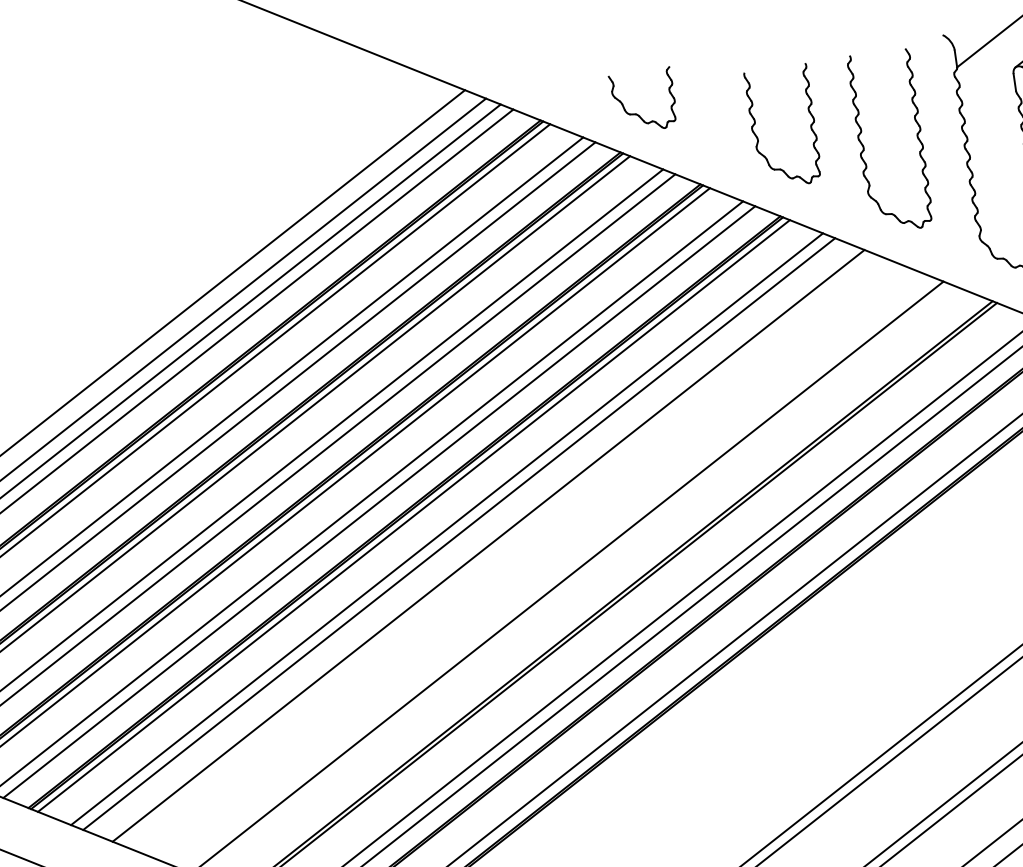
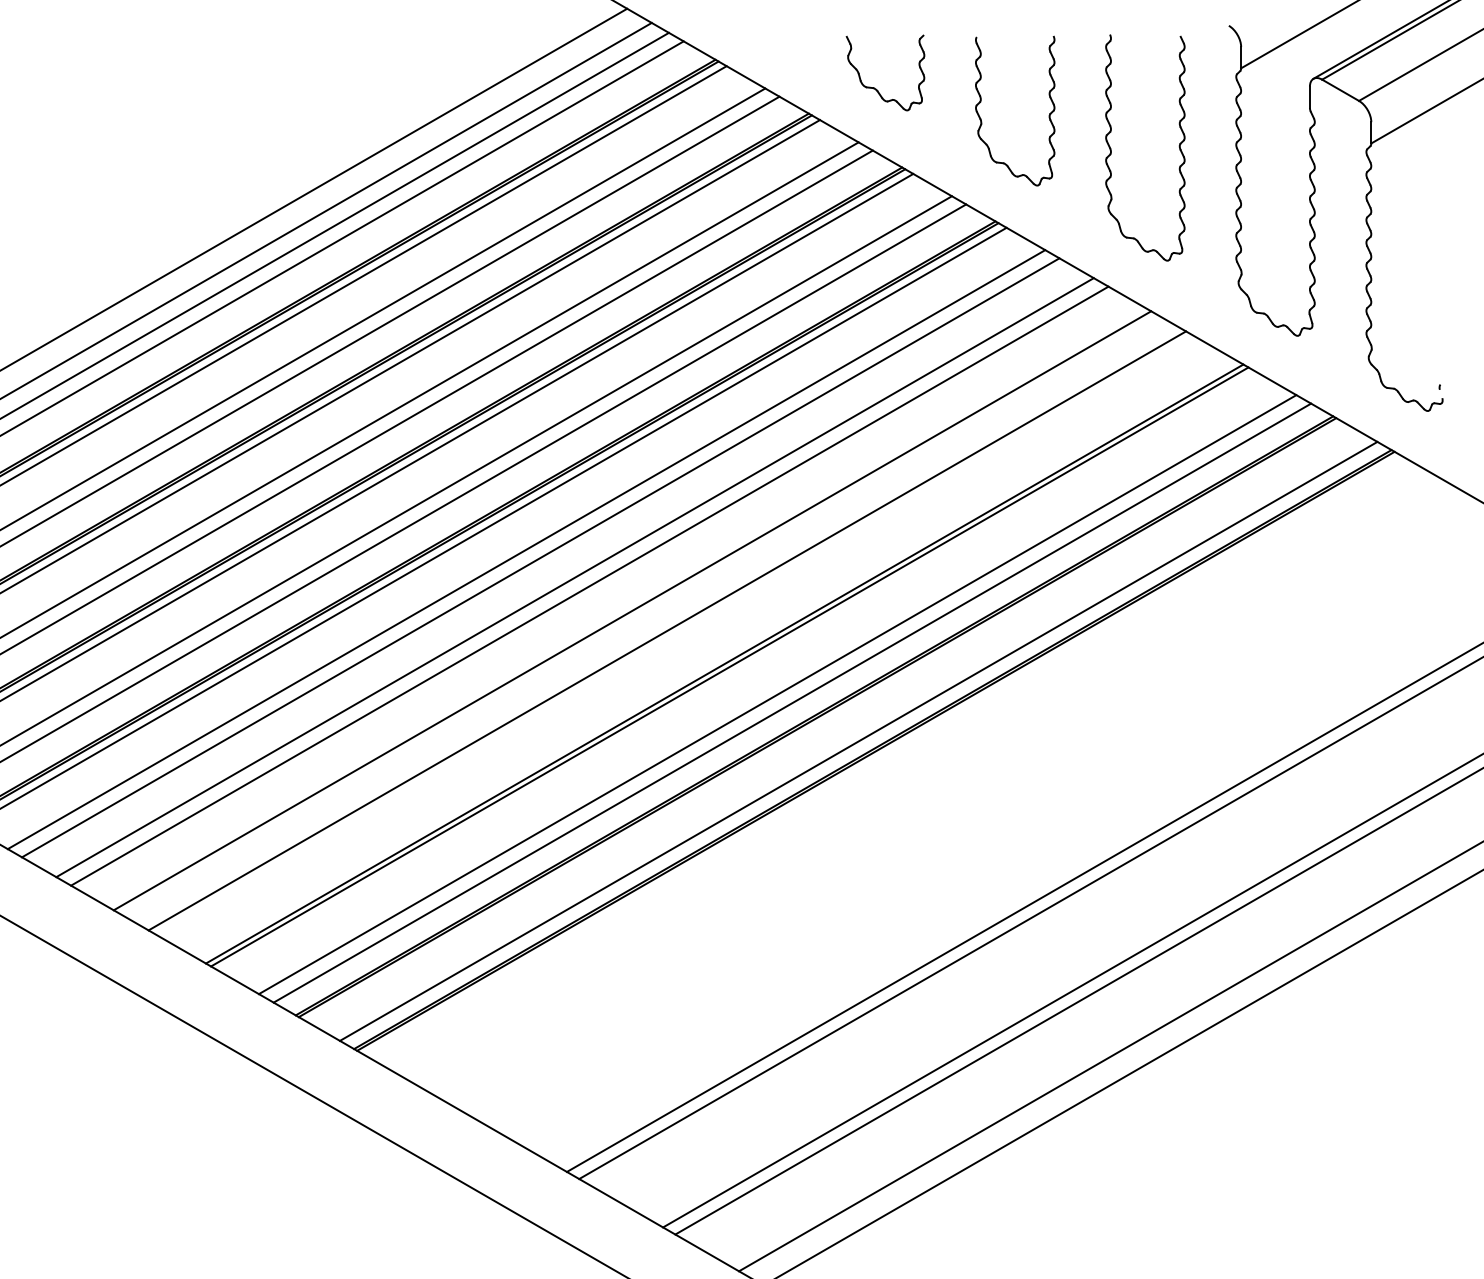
part: (638, 114) -> (876, 88), moved
line: (500, 550) -> (589, 585), added
line: (537, 565) -> (632, 610), added

